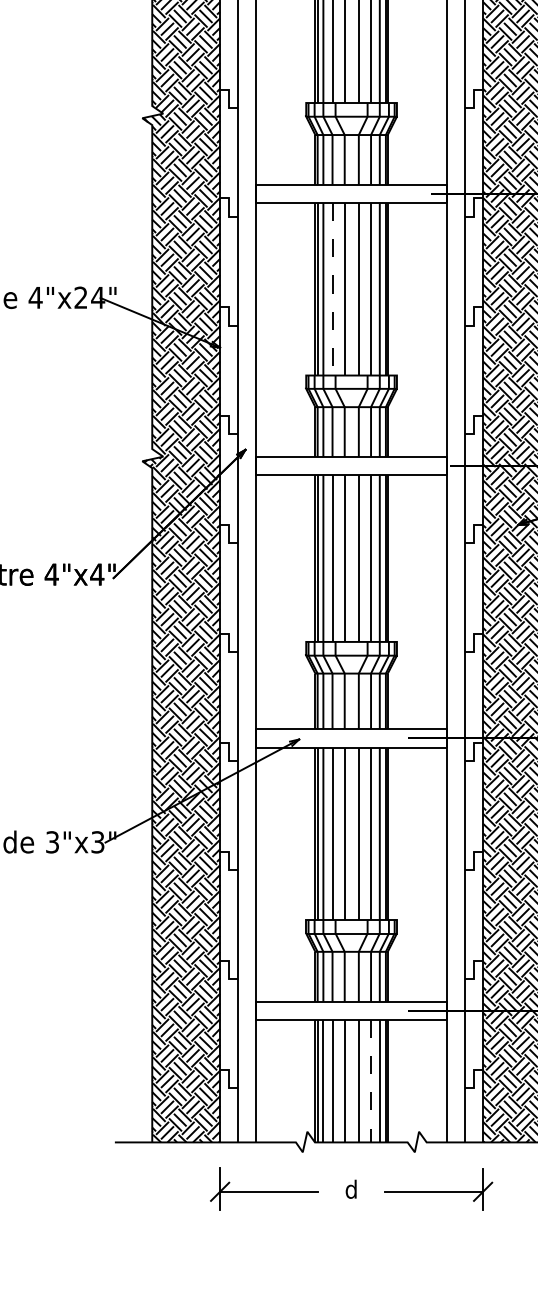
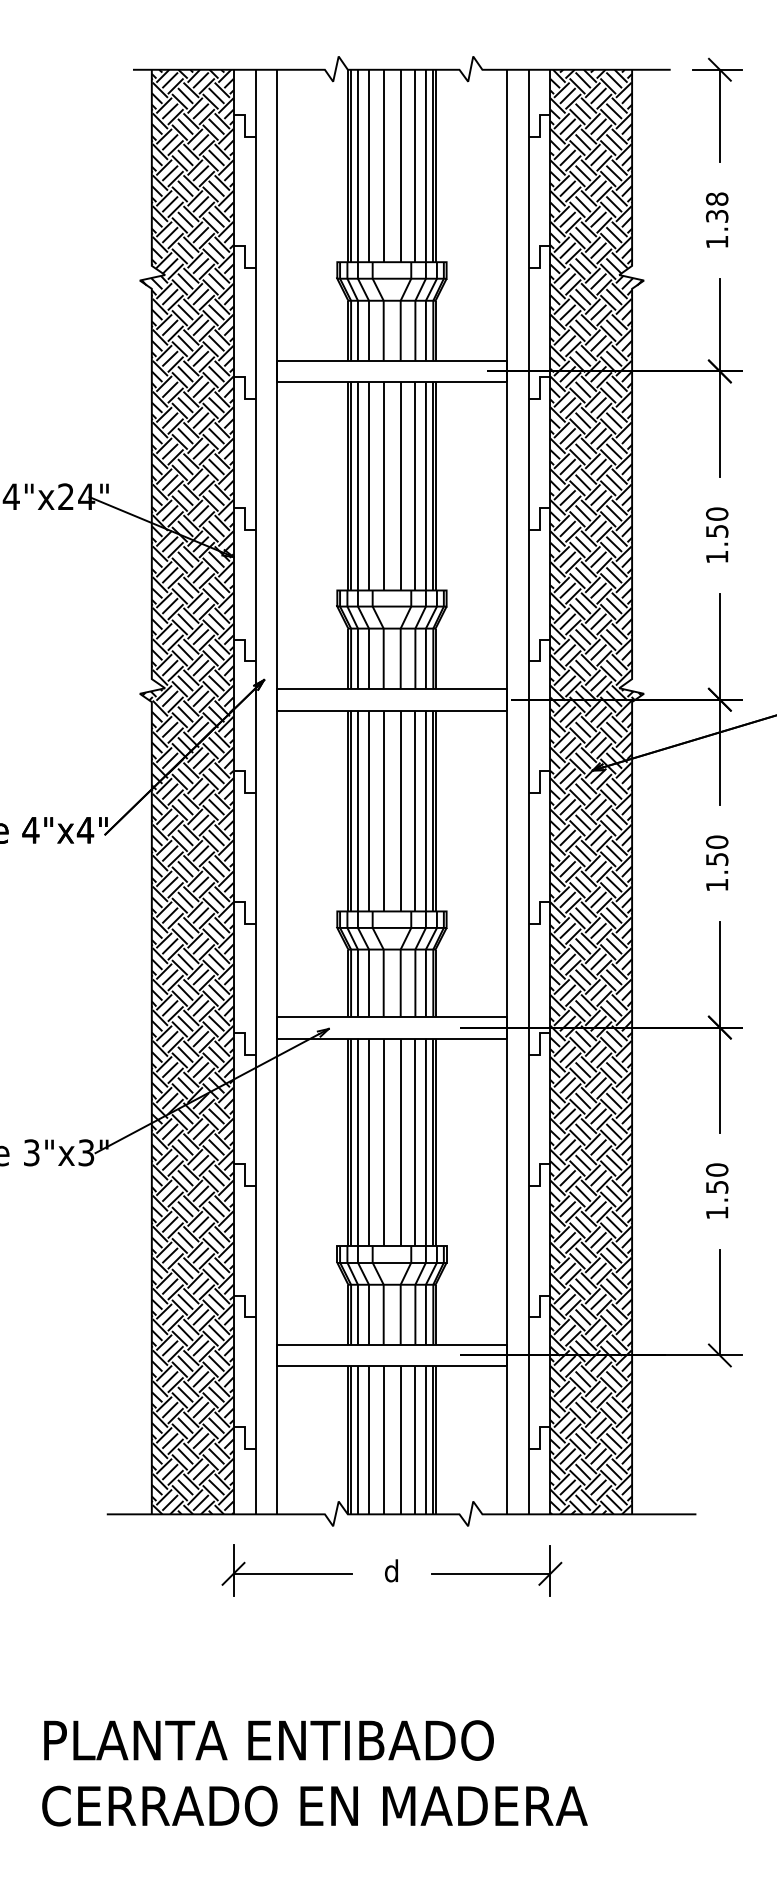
line: (332, 289) -> (369, 486), dashed -> solid
line: (371, 1081) -> (415, 1440), dashed -> solid

